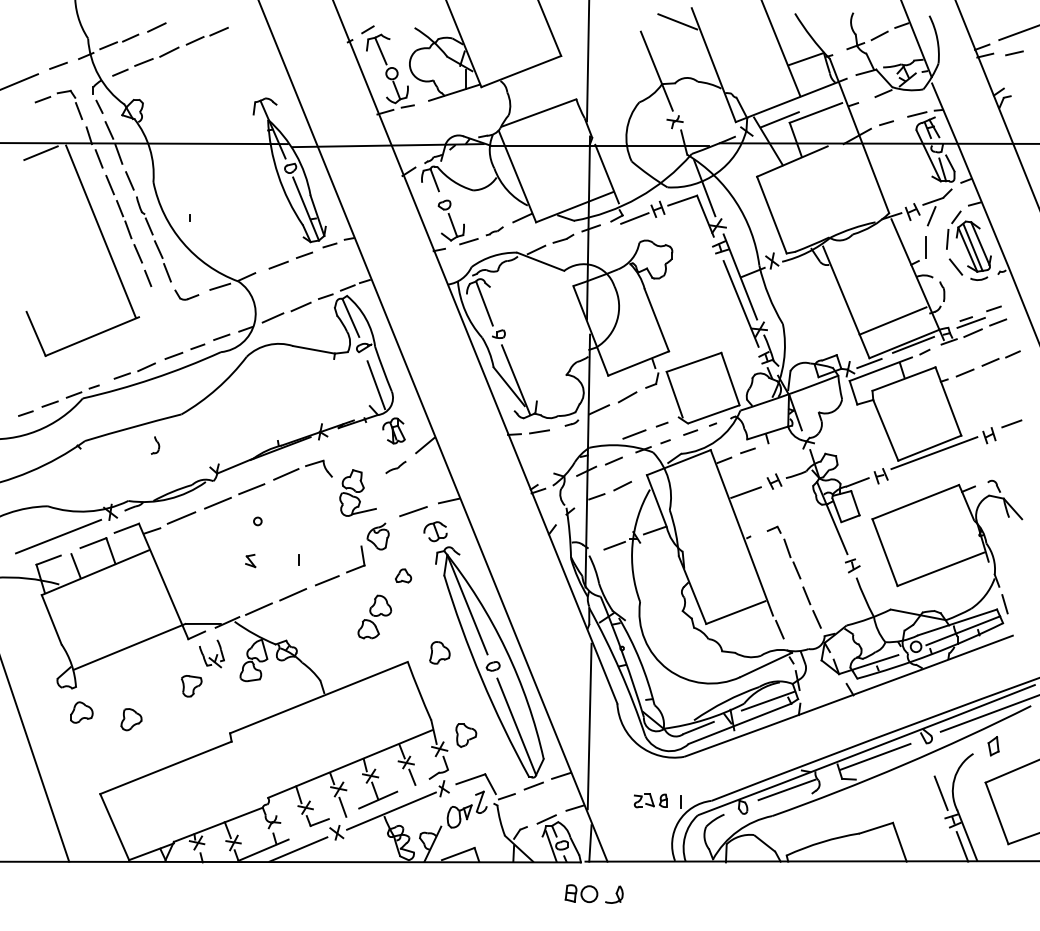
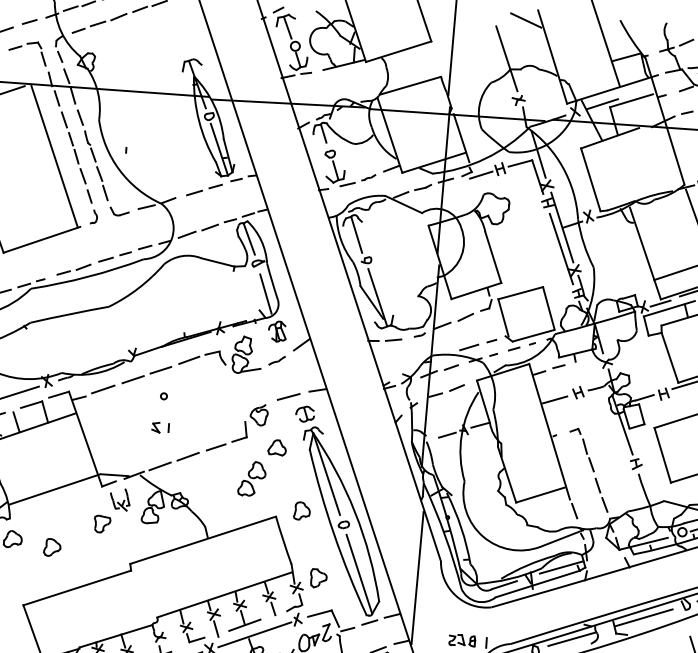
part: (155, 445) -> (94, 216), moved
part: (357, 492) -> (246, 354), moved
line: (298, 559) -> (168, 427), moved
part: (403, 575) -> (277, 447), size x1.43

